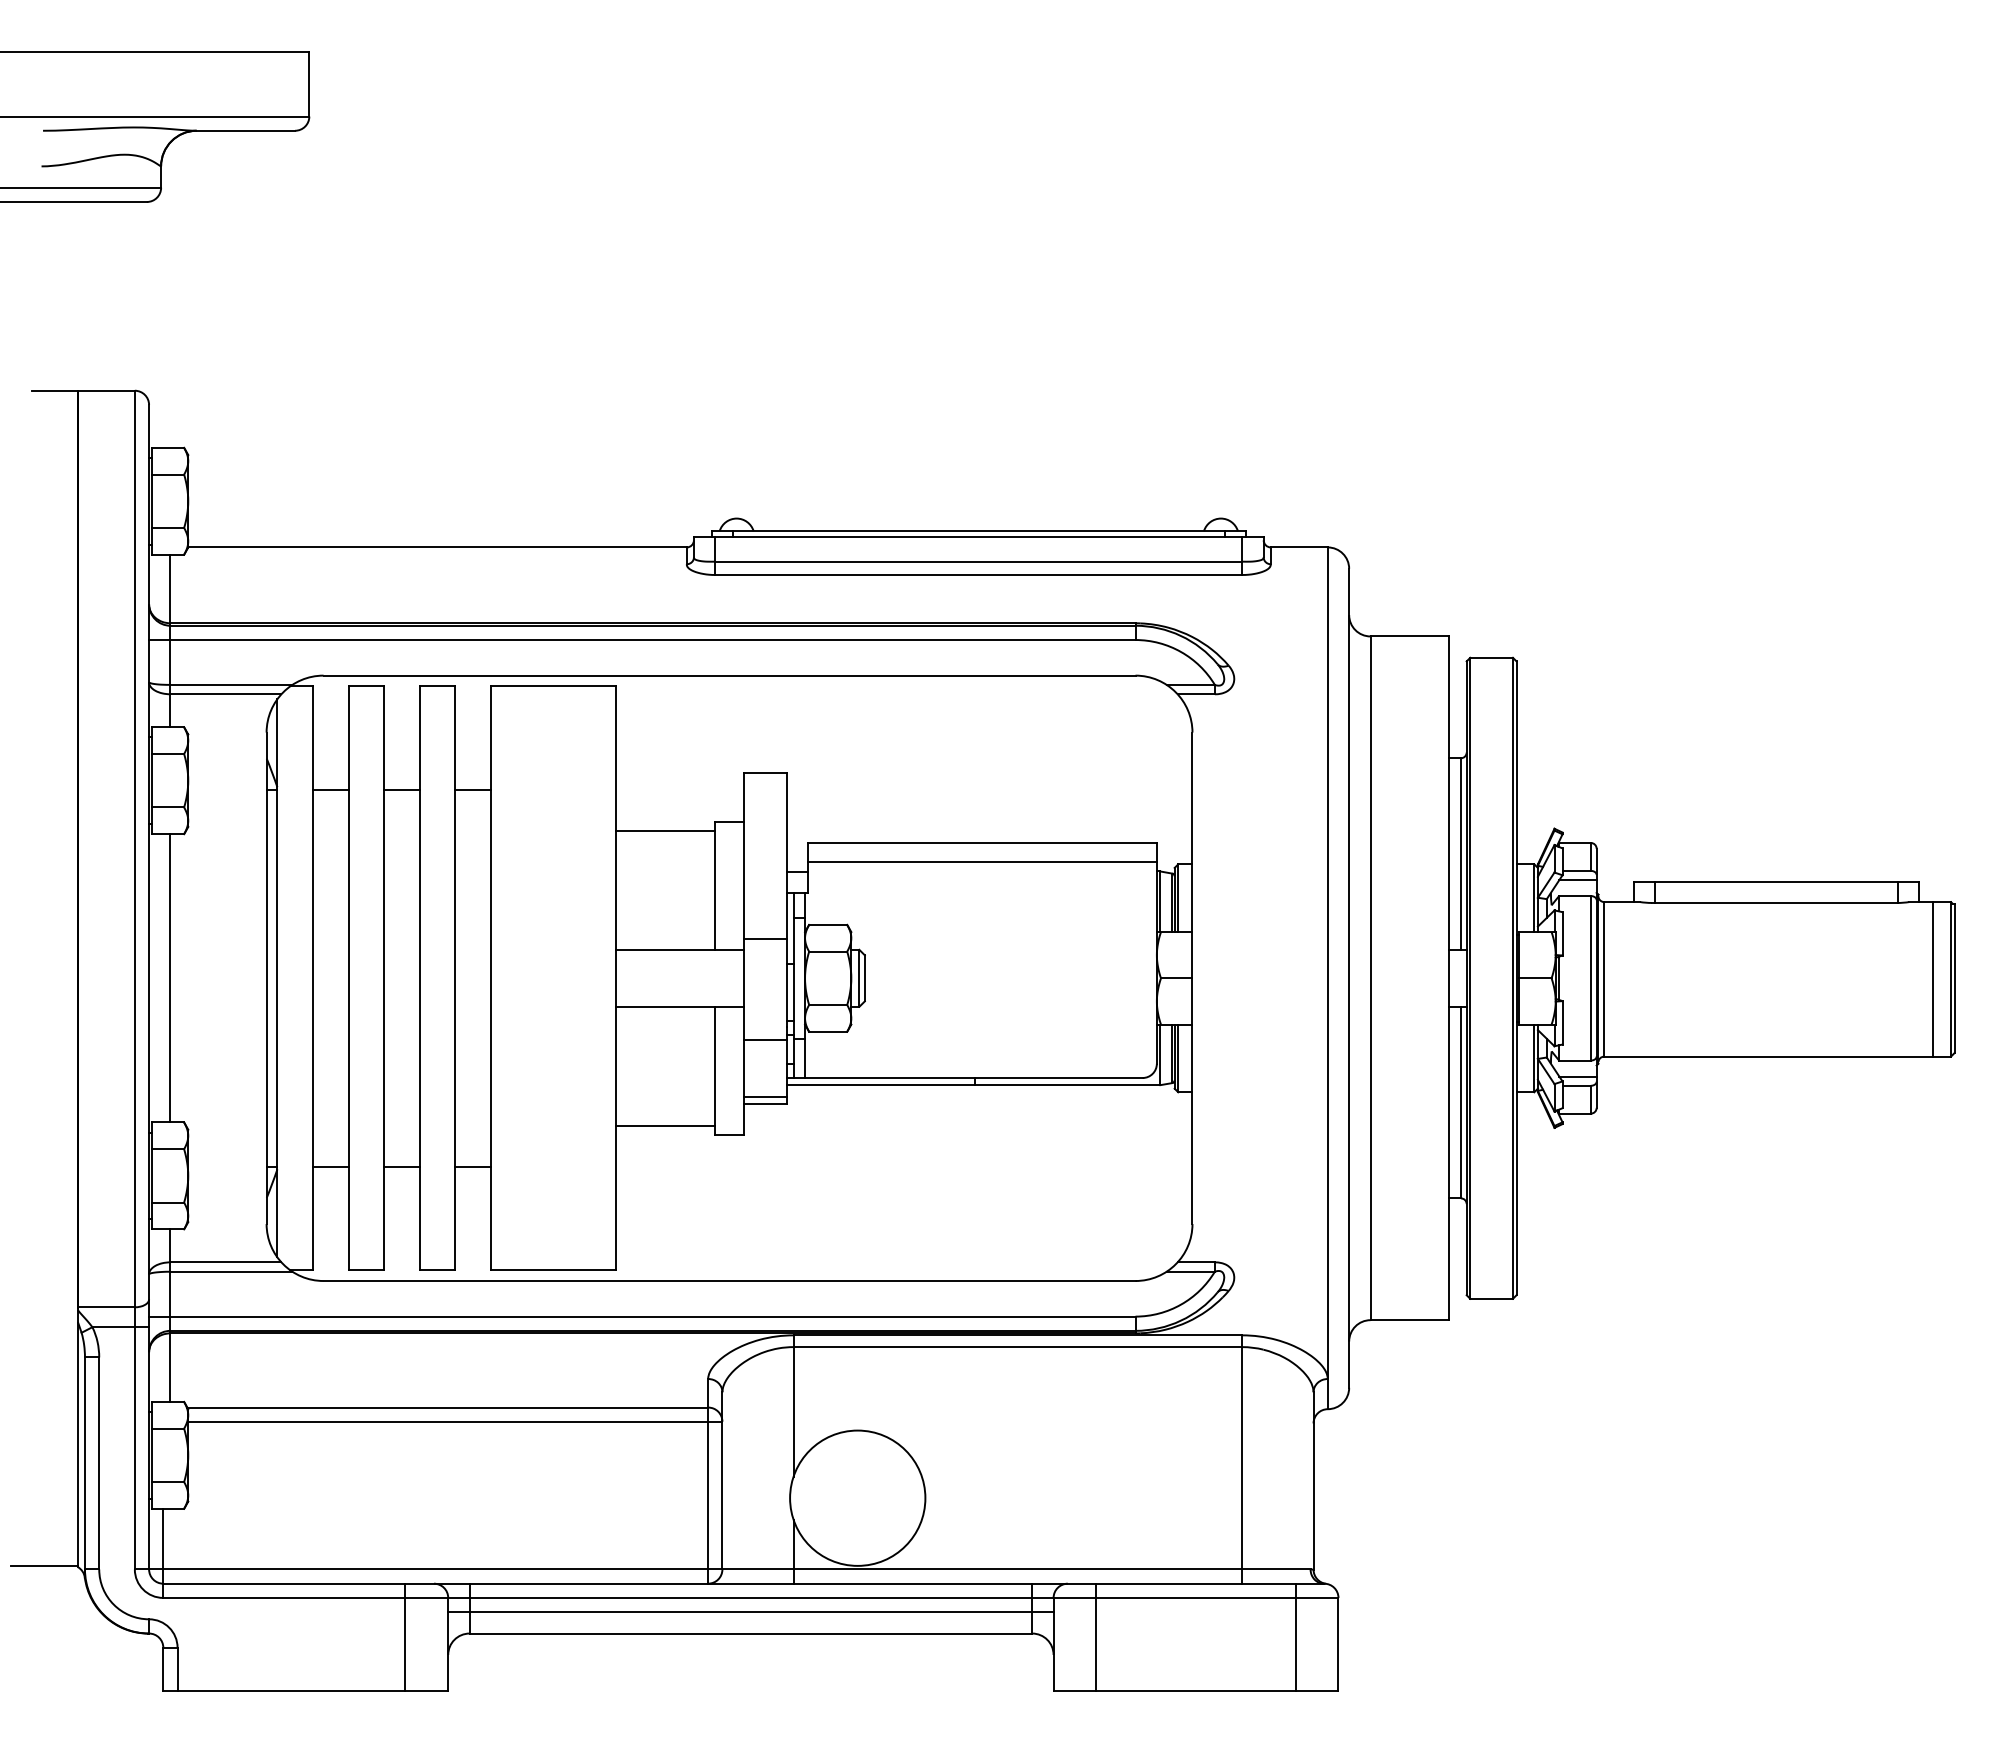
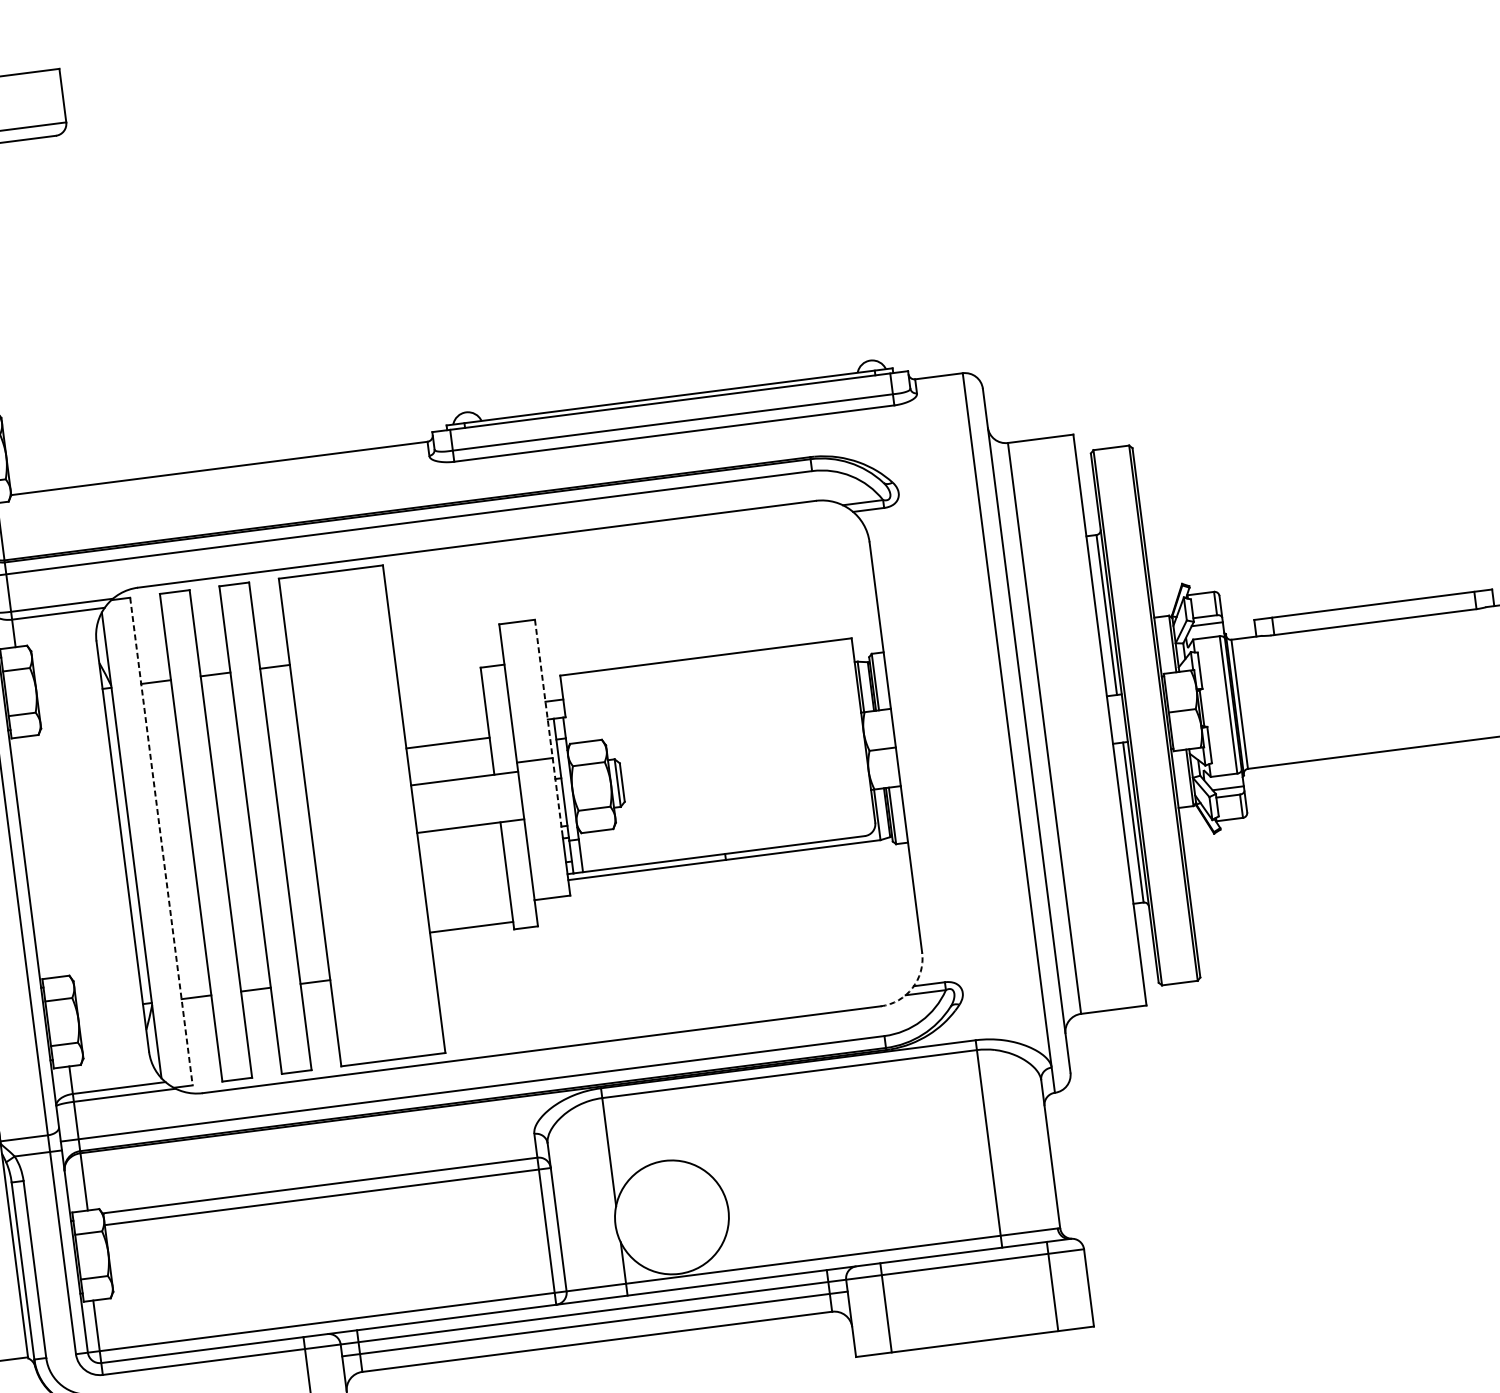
line: (665, 830) -> (448, 743), moved
line: (981, 861) -> (707, 672), removed
line: (786, 900) -> (548, 725), solid -> dashed
line: (170, 978) -> (42, 856), removed
line: (312, 978) -> (161, 841), solid -> dashed
line: (764, 1040) -> (545, 845), removed
line: (764, 1096) -> (551, 891), removed
arc: (1175, 1264) -> (912, 988), solid -> dashed

